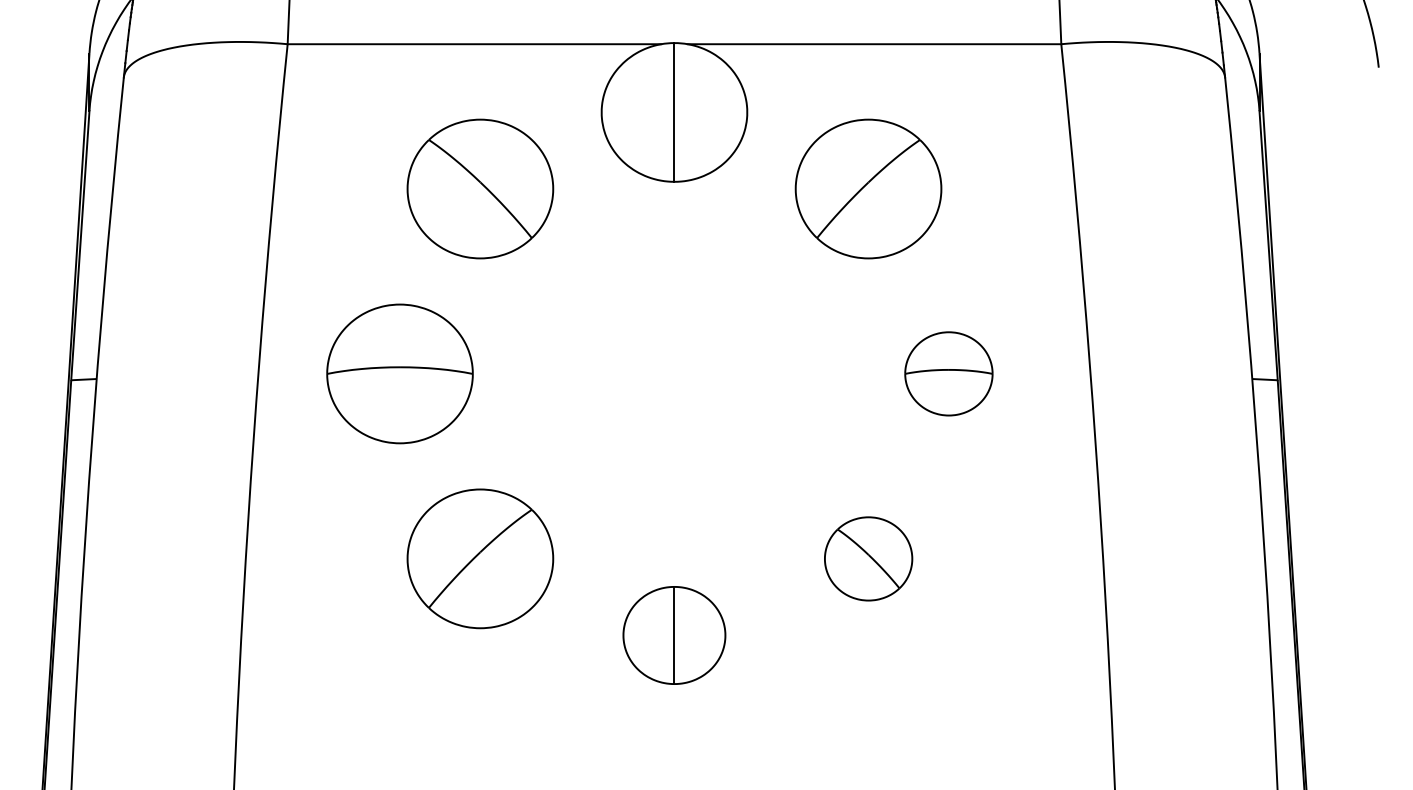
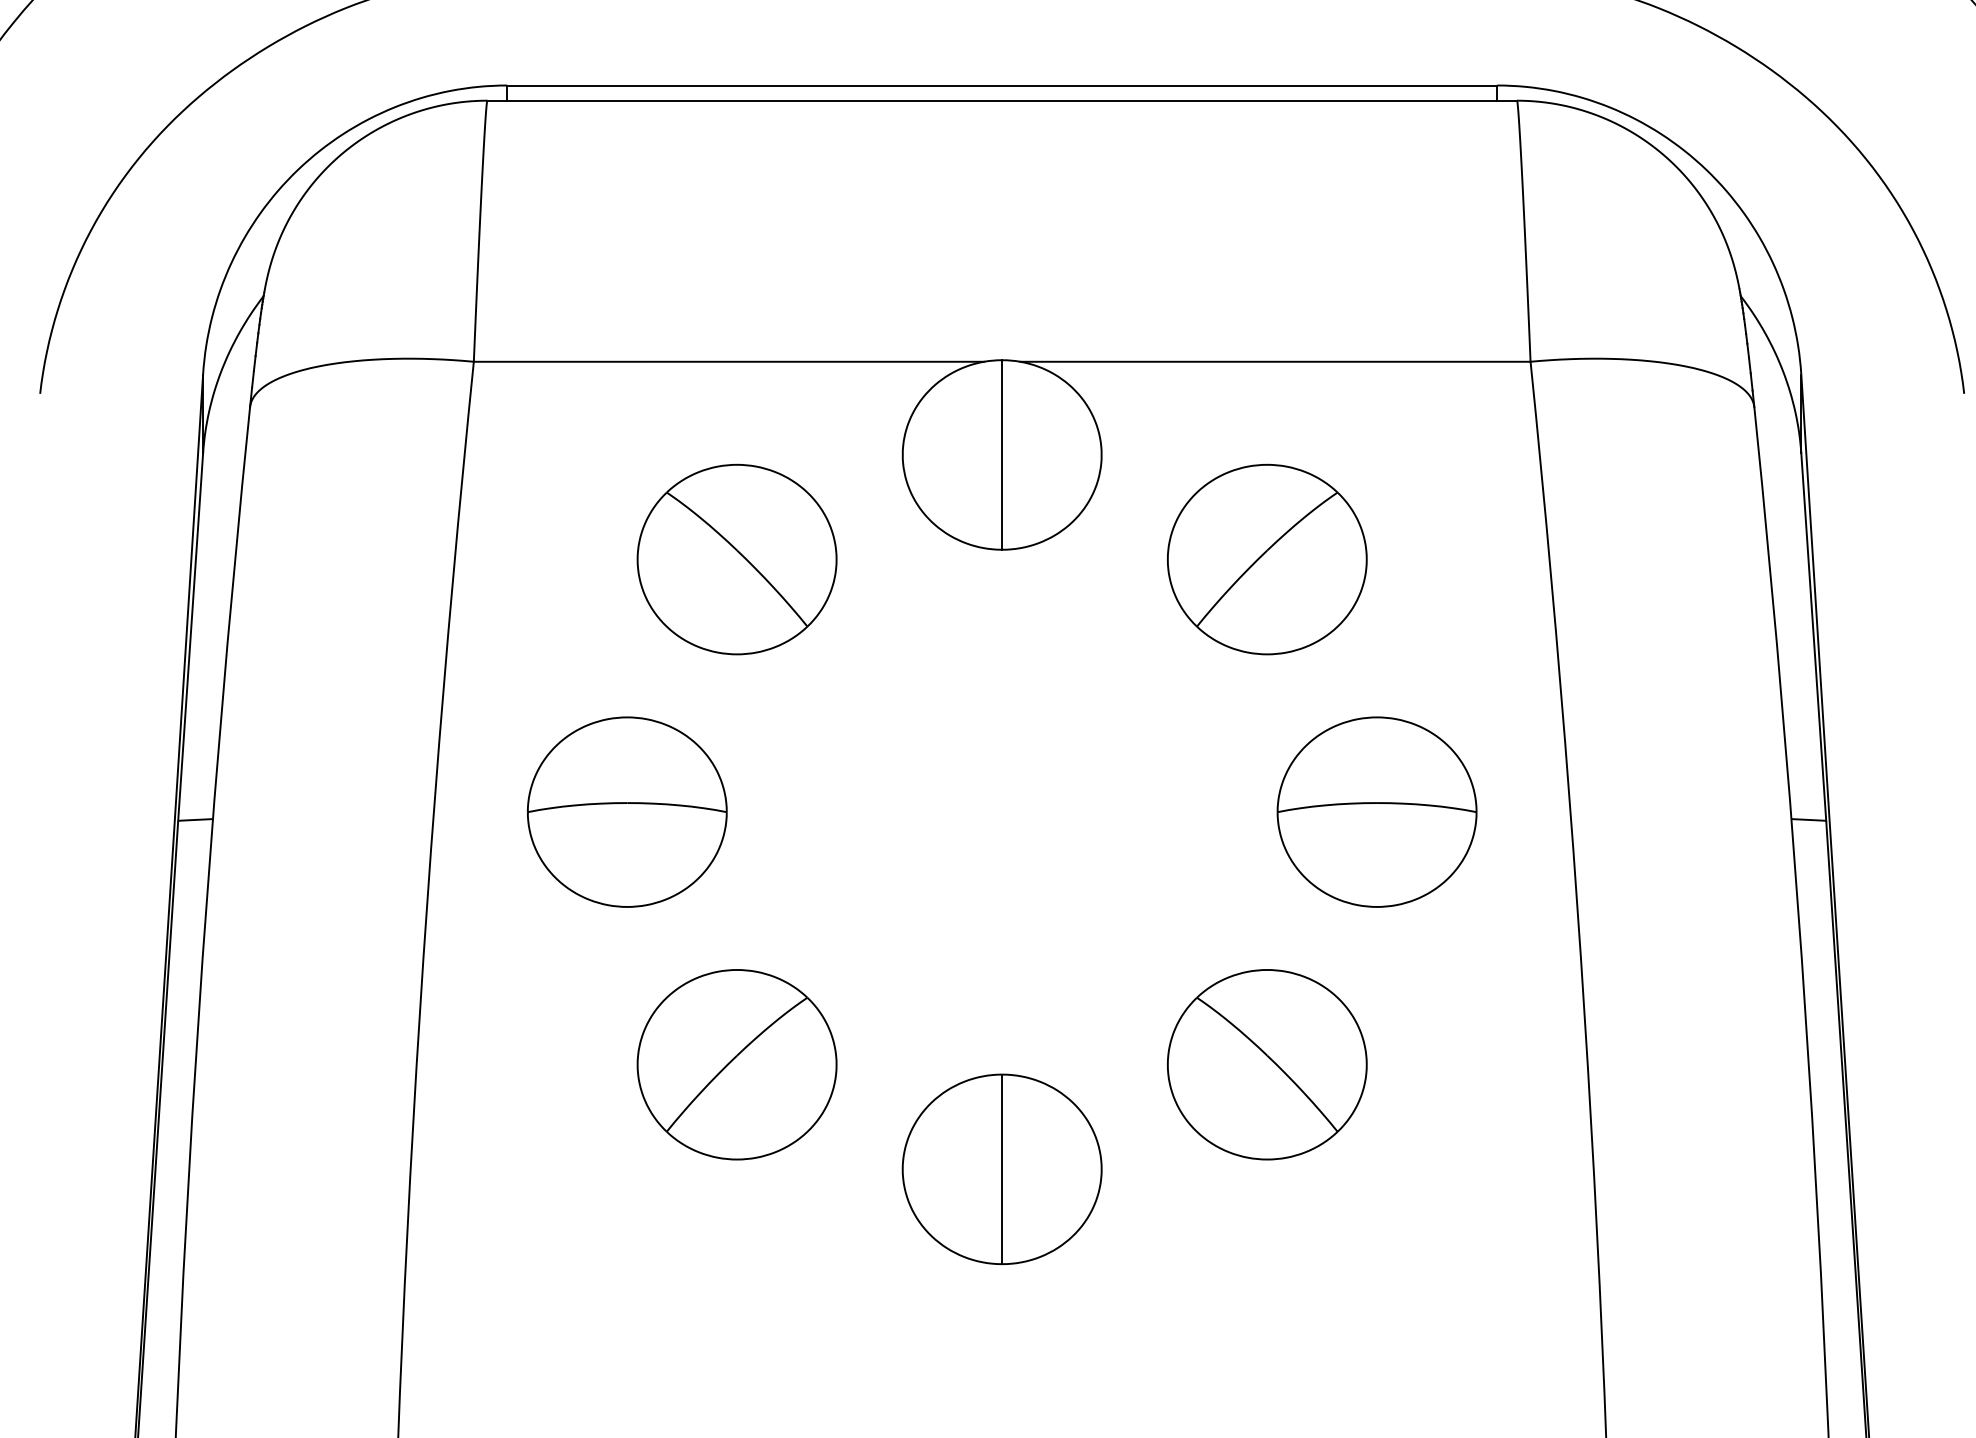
part: (948, 373) -> (1376, 811), size x1.67
part: (868, 558) -> (1267, 1064), size x1.67
part: (673, 635) -> (1001, 1169), size x1.43

